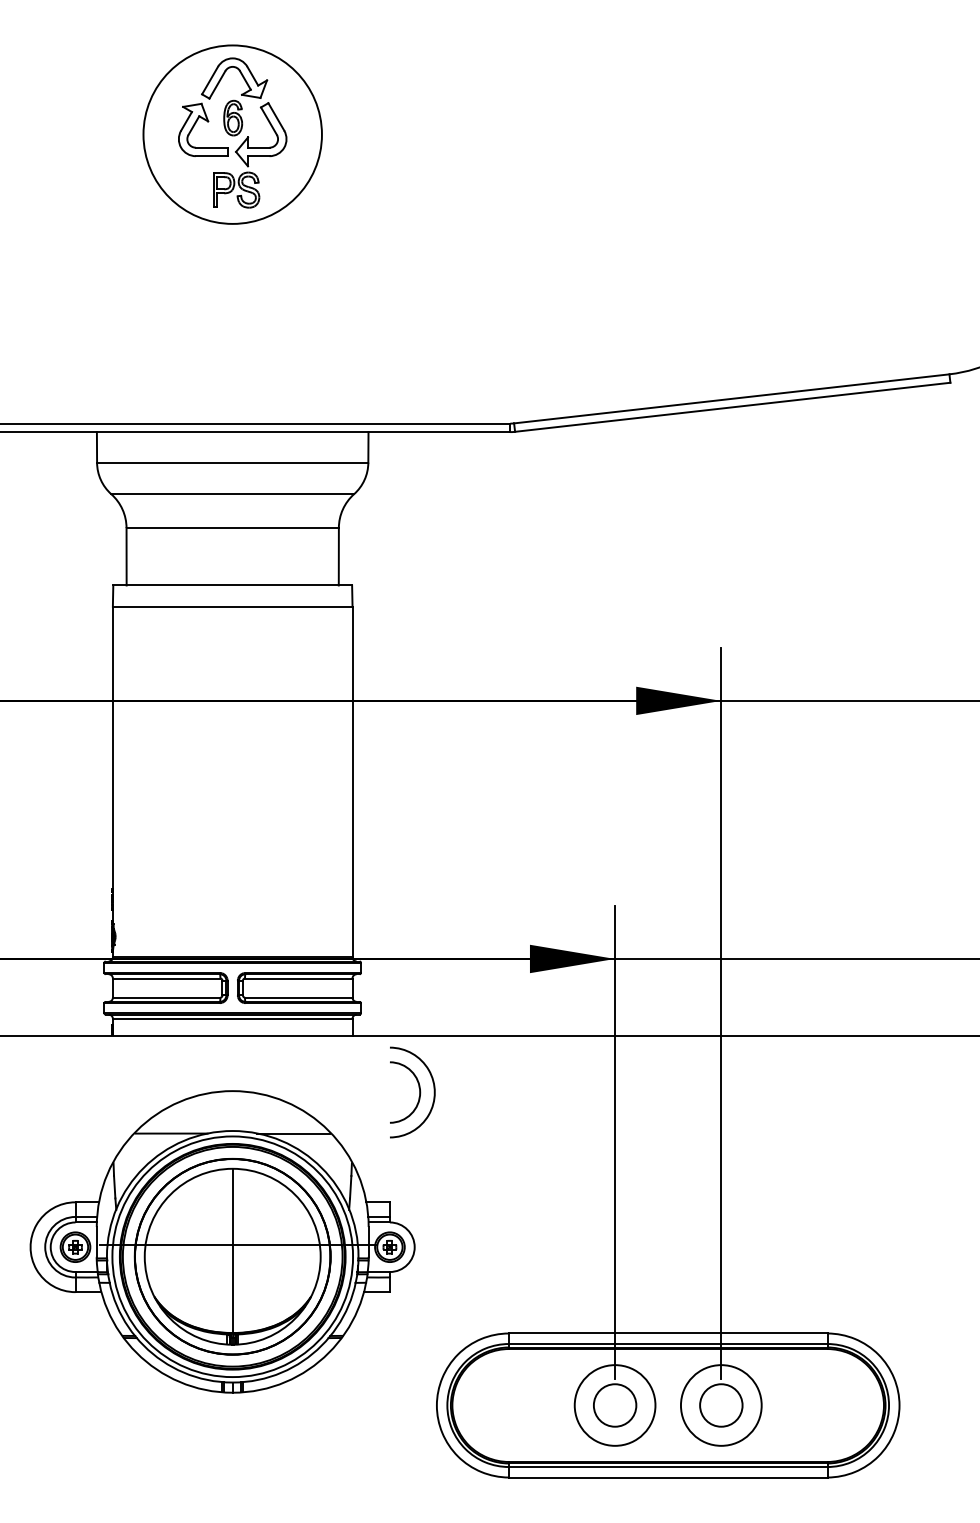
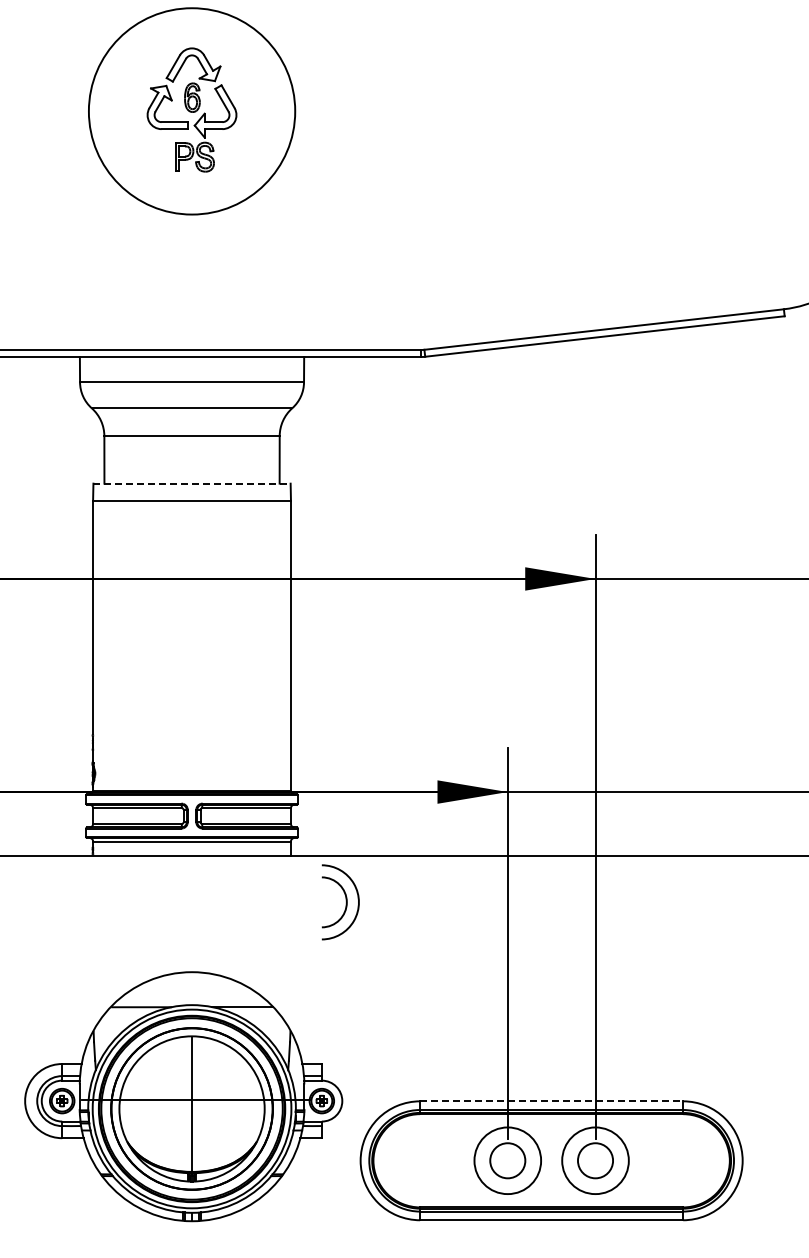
circle: (232, 134) -> (191, 111), size x1.4
line: (233, 585) -> (192, 483), solid -> dashed
part: (222, 1241) -> (183, 1096), moved
line: (668, 1333) -> (551, 1101), solid -> dashed

